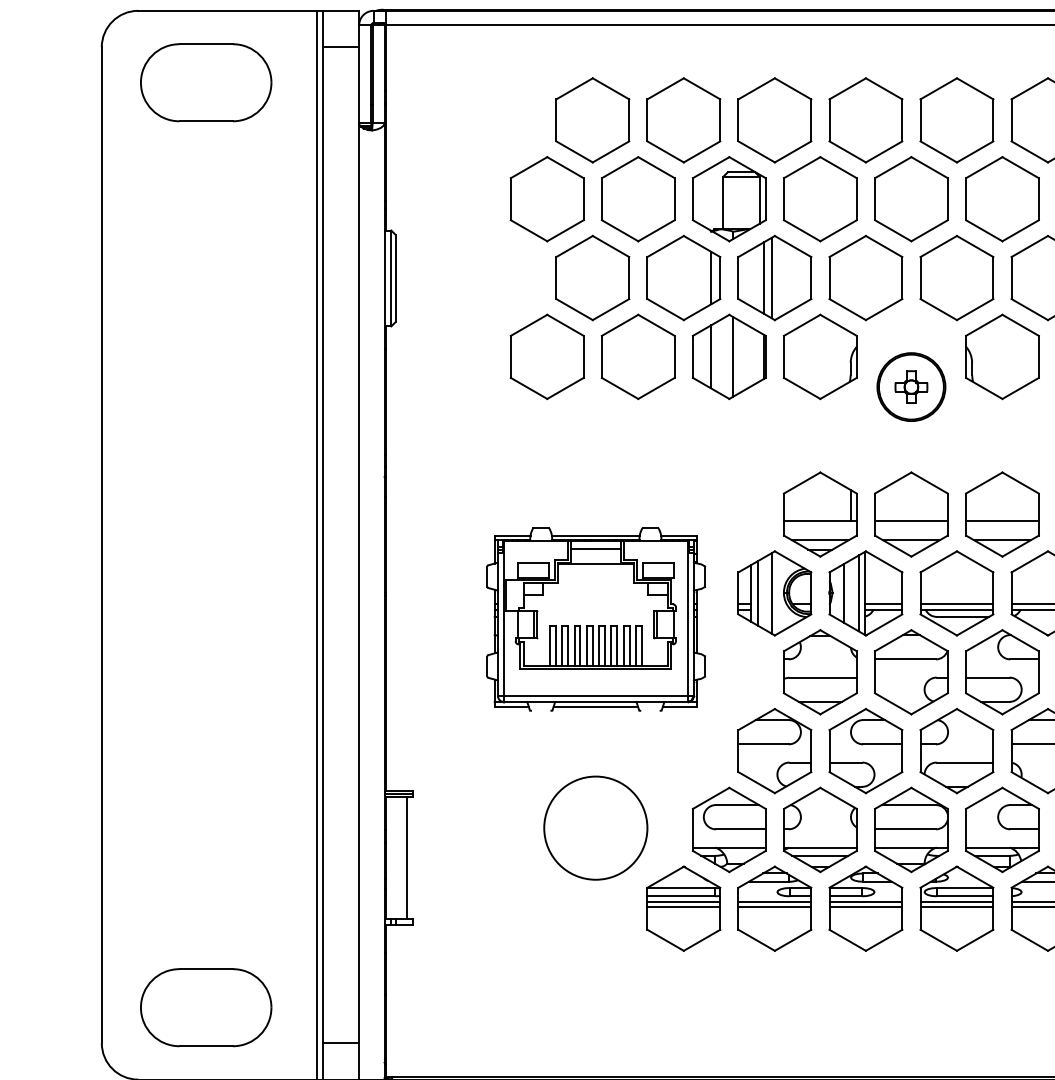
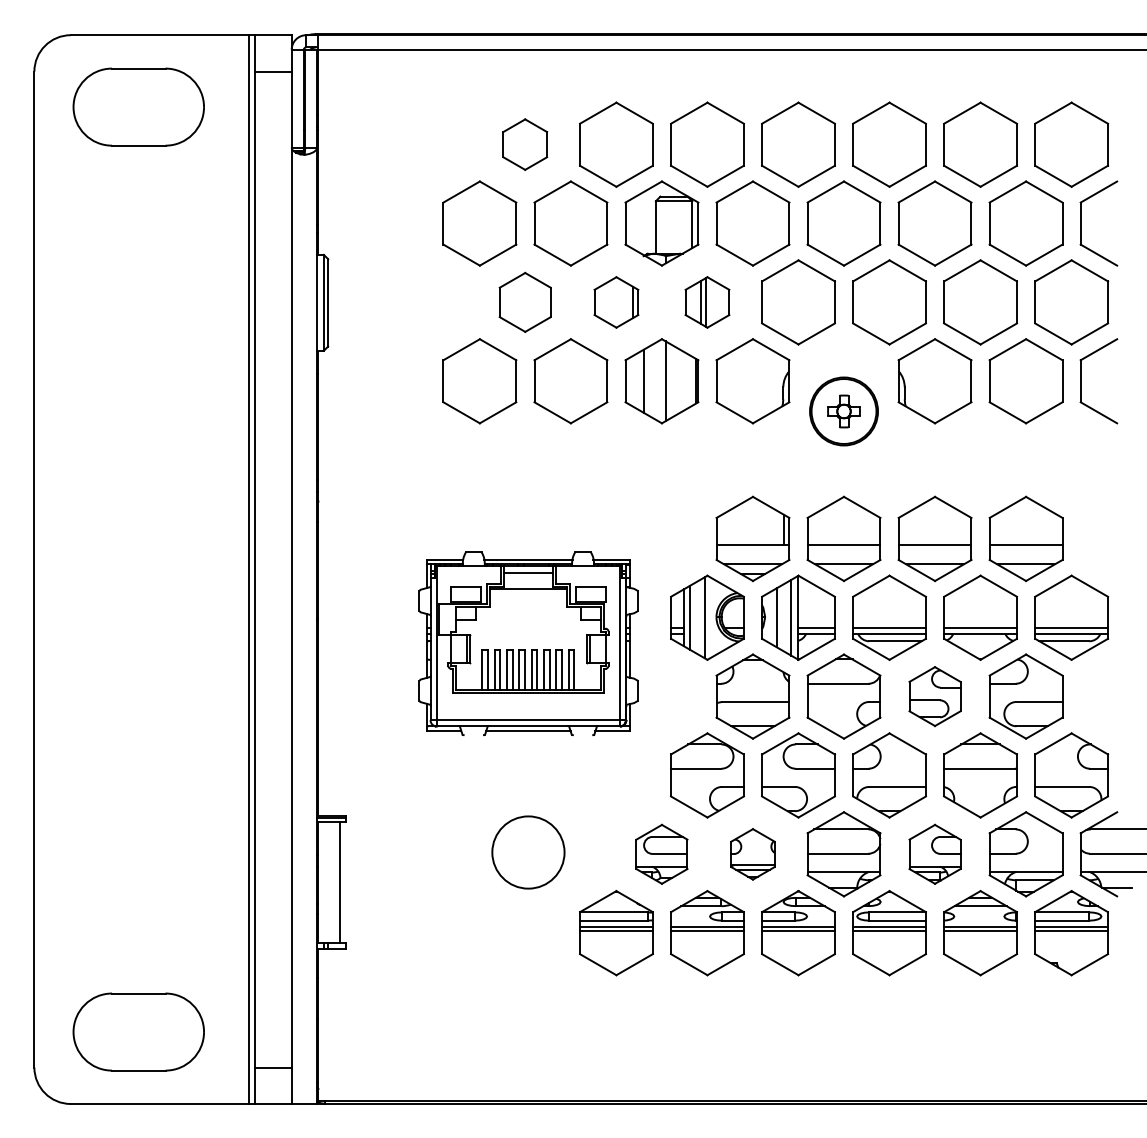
part: (591, 120) -> (524, 144), size x0.6
part: (591, 278) -> (524, 302), size x0.7
part: (683, 278) -> (616, 302), size x0.6
part: (774, 278) -> (707, 302), size x0.6
part: (1001, 672) -> (934, 696), size x0.7
circle: (595, 828) -> (528, 852), size x0.7
part: (728, 830) -> (661, 854), size x0.7
part: (819, 830) -> (752, 854), size x0.6
part: (1001, 830) -> (934, 854), size x0.7

